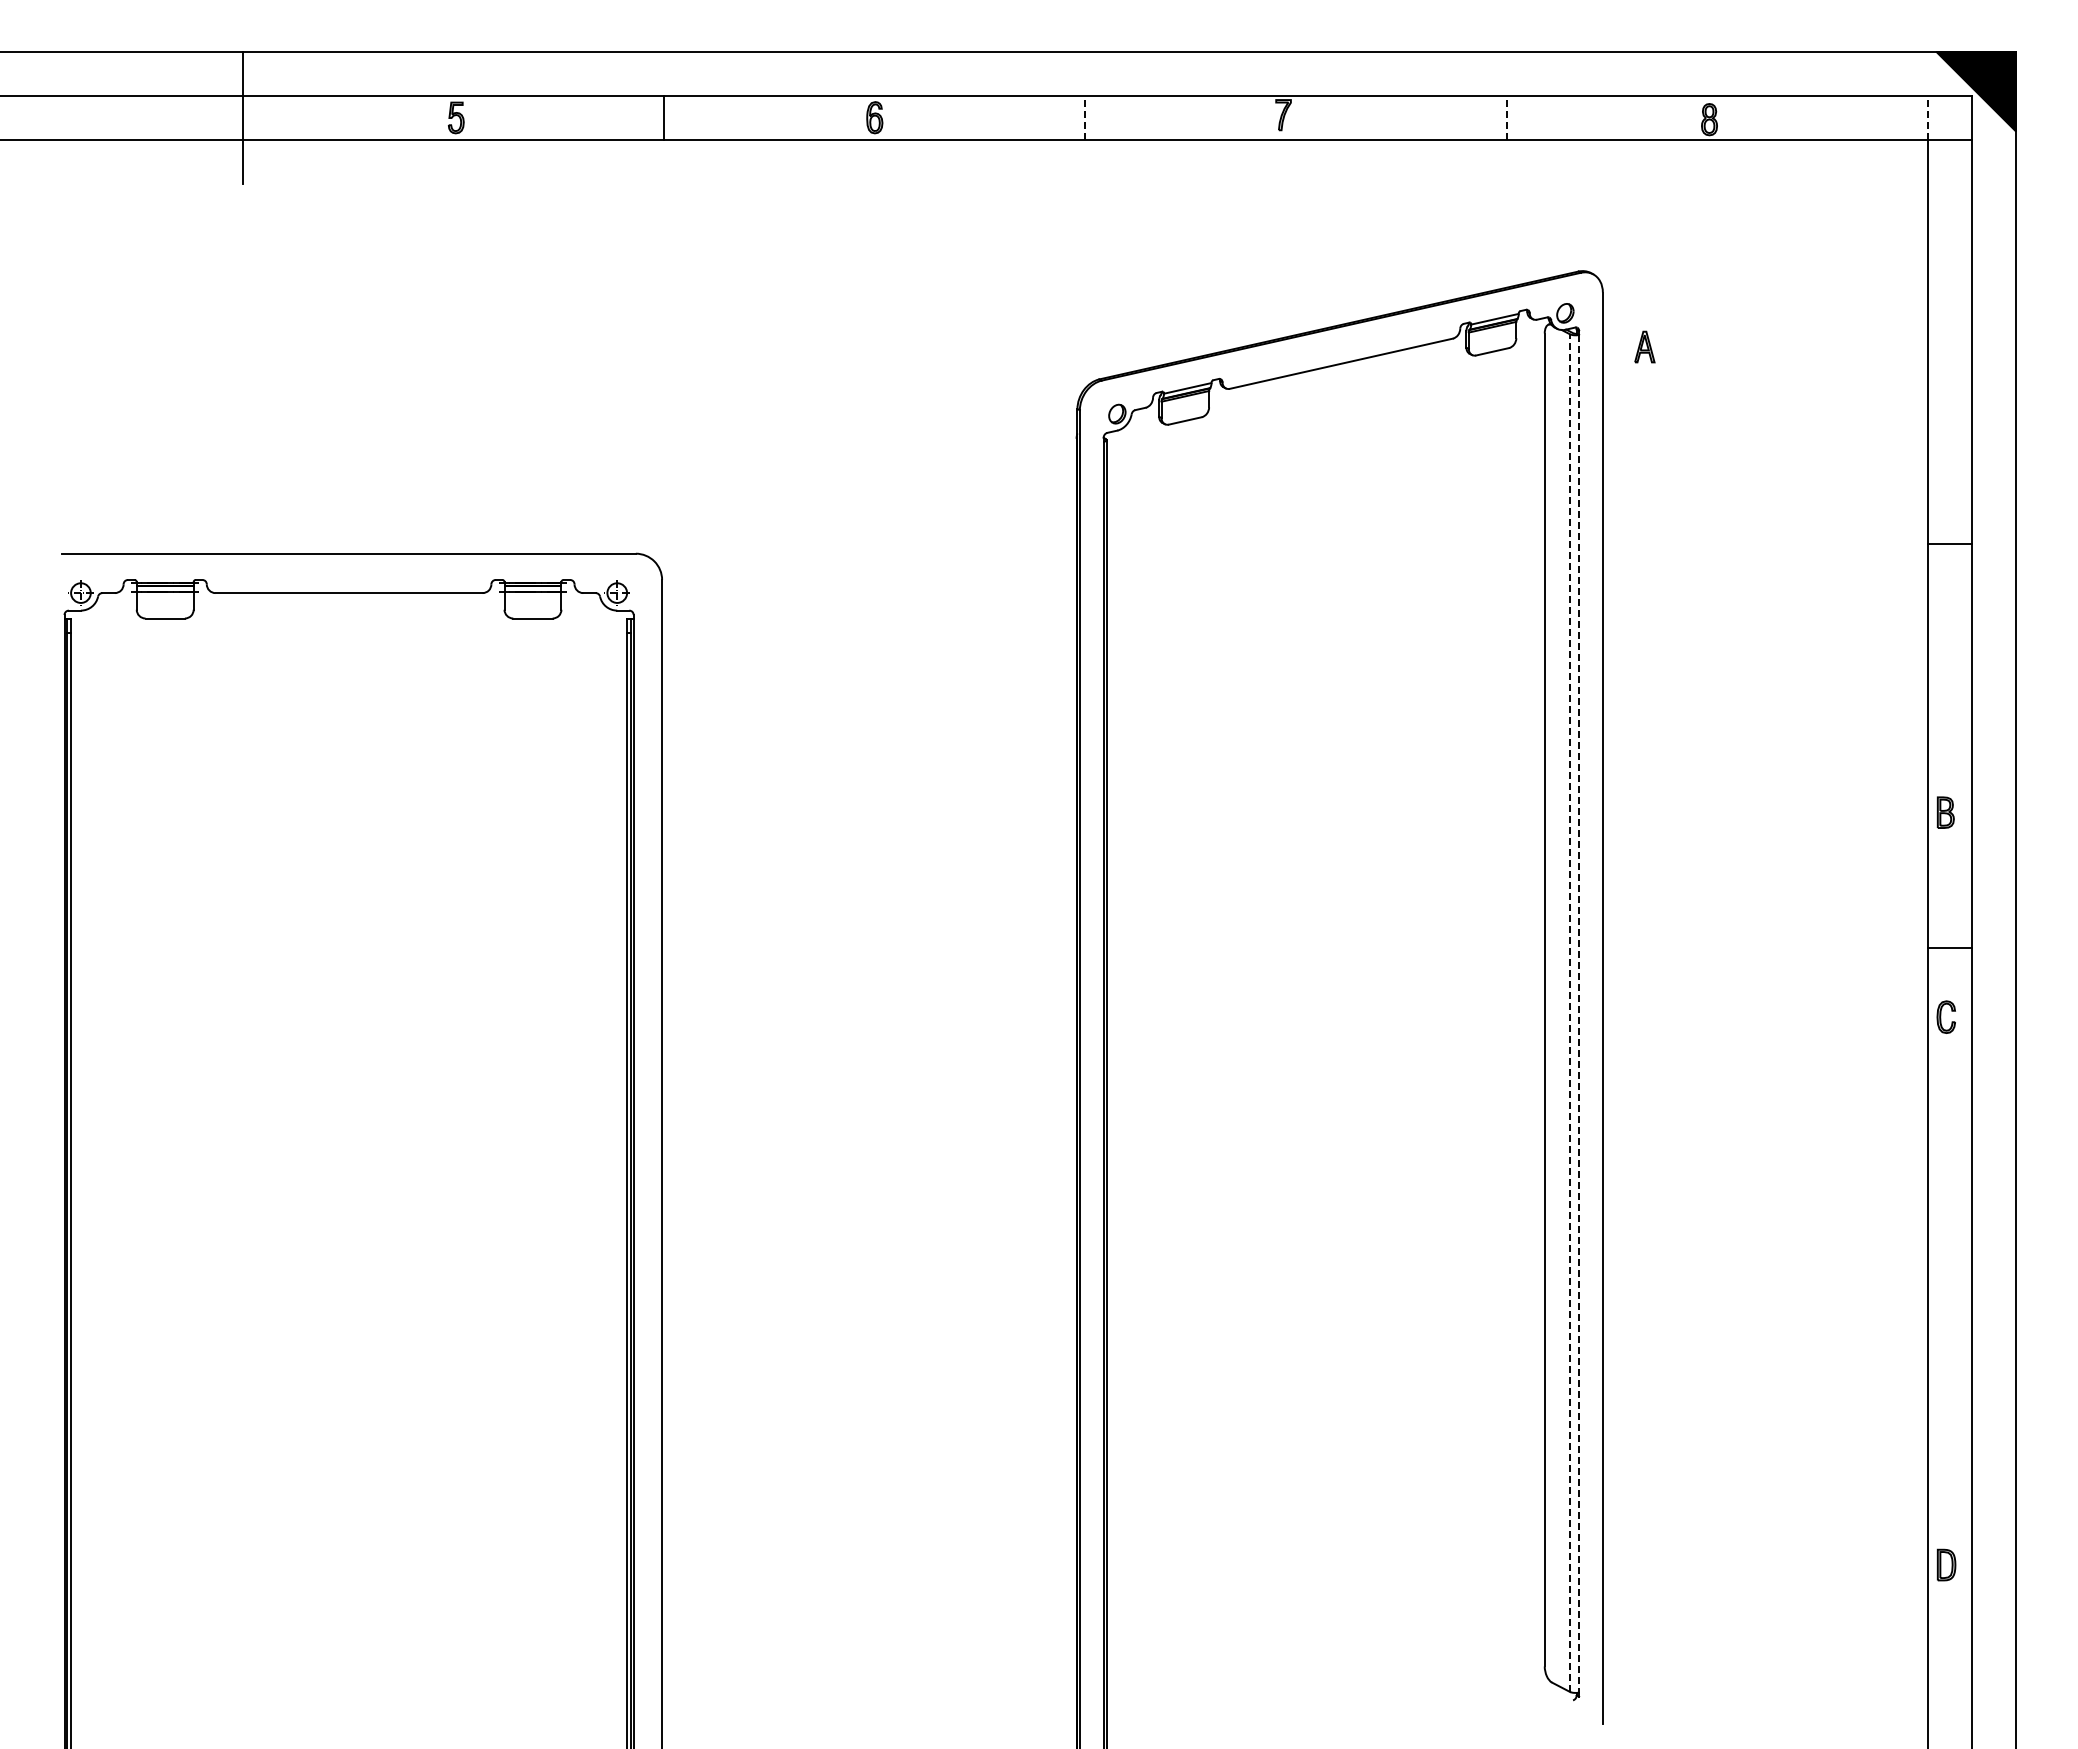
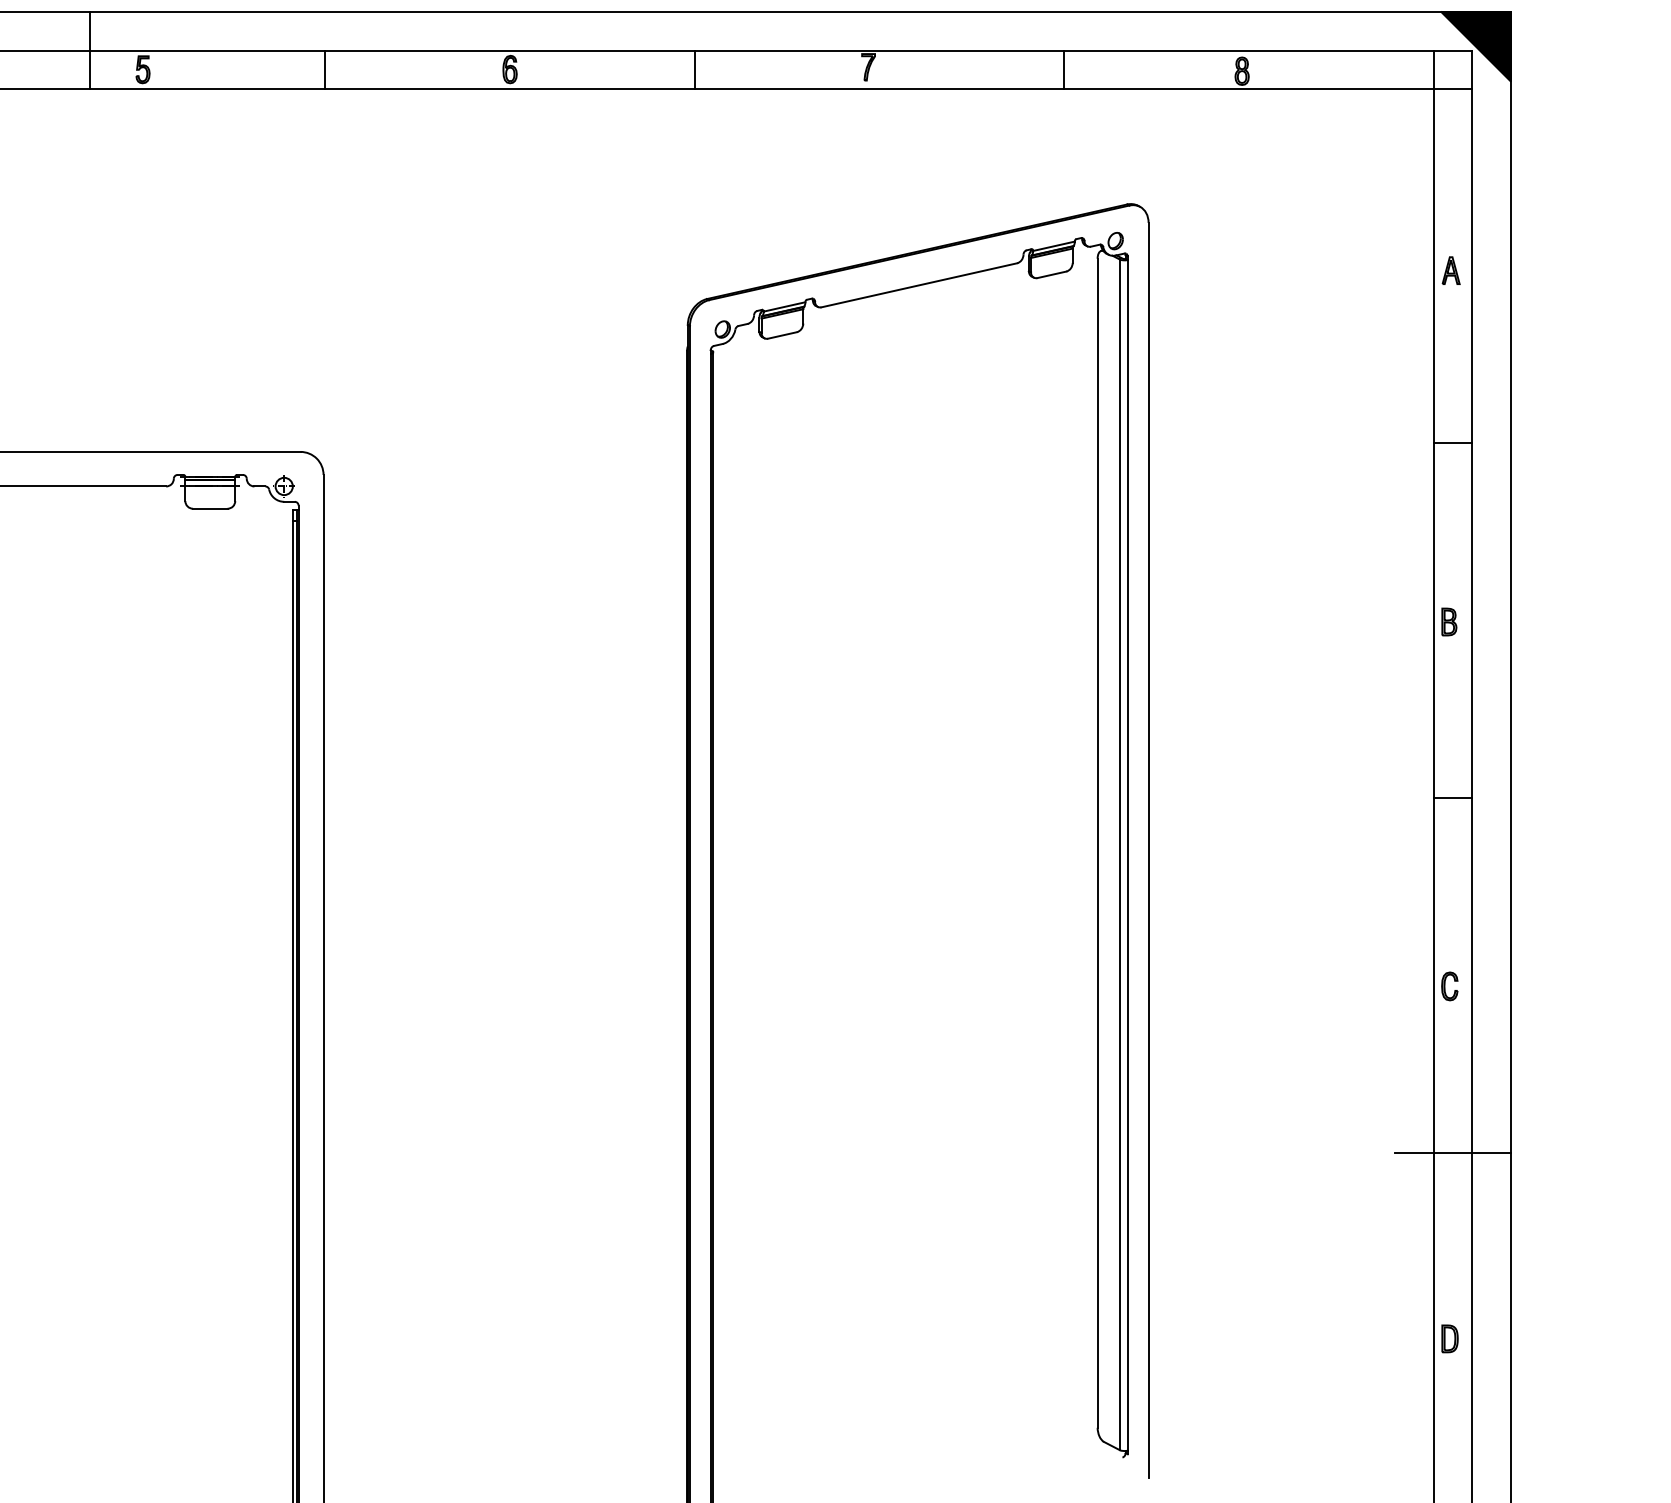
line: (395, 95) -> (89, 50), added
line: (1085, 117) -> (694, 69), dashed -> solid
line: (1506, 117) -> (1064, 69), dashed -> solid
line: (1928, 117) -> (1434, 69), dashed -> solid
part: (1644, 346) -> (1450, 270), moved
part: (1945, 812) -> (1449, 621), moved
line: (1570, 1013) -> (1120, 855), dashed -> solid
line: (1579, 1013) -> (1128, 855), dashed -> solid
part: (1945, 1016) -> (1449, 985), moved
line: (1949, 1352) -> (1452, 1152), added

